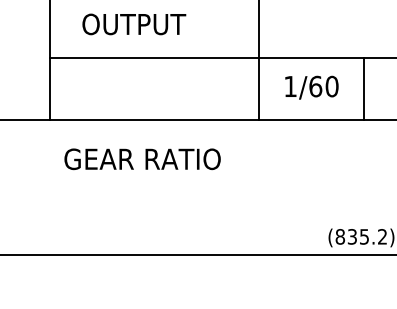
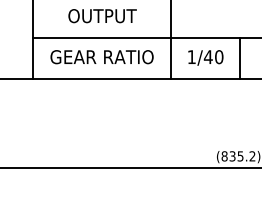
text: (134, 25) -> (102, 16), moved
text: (314, 87) -> (207, 57), 1/60 -> 1/40
text: (141, 159) -> (101, 57), moved

